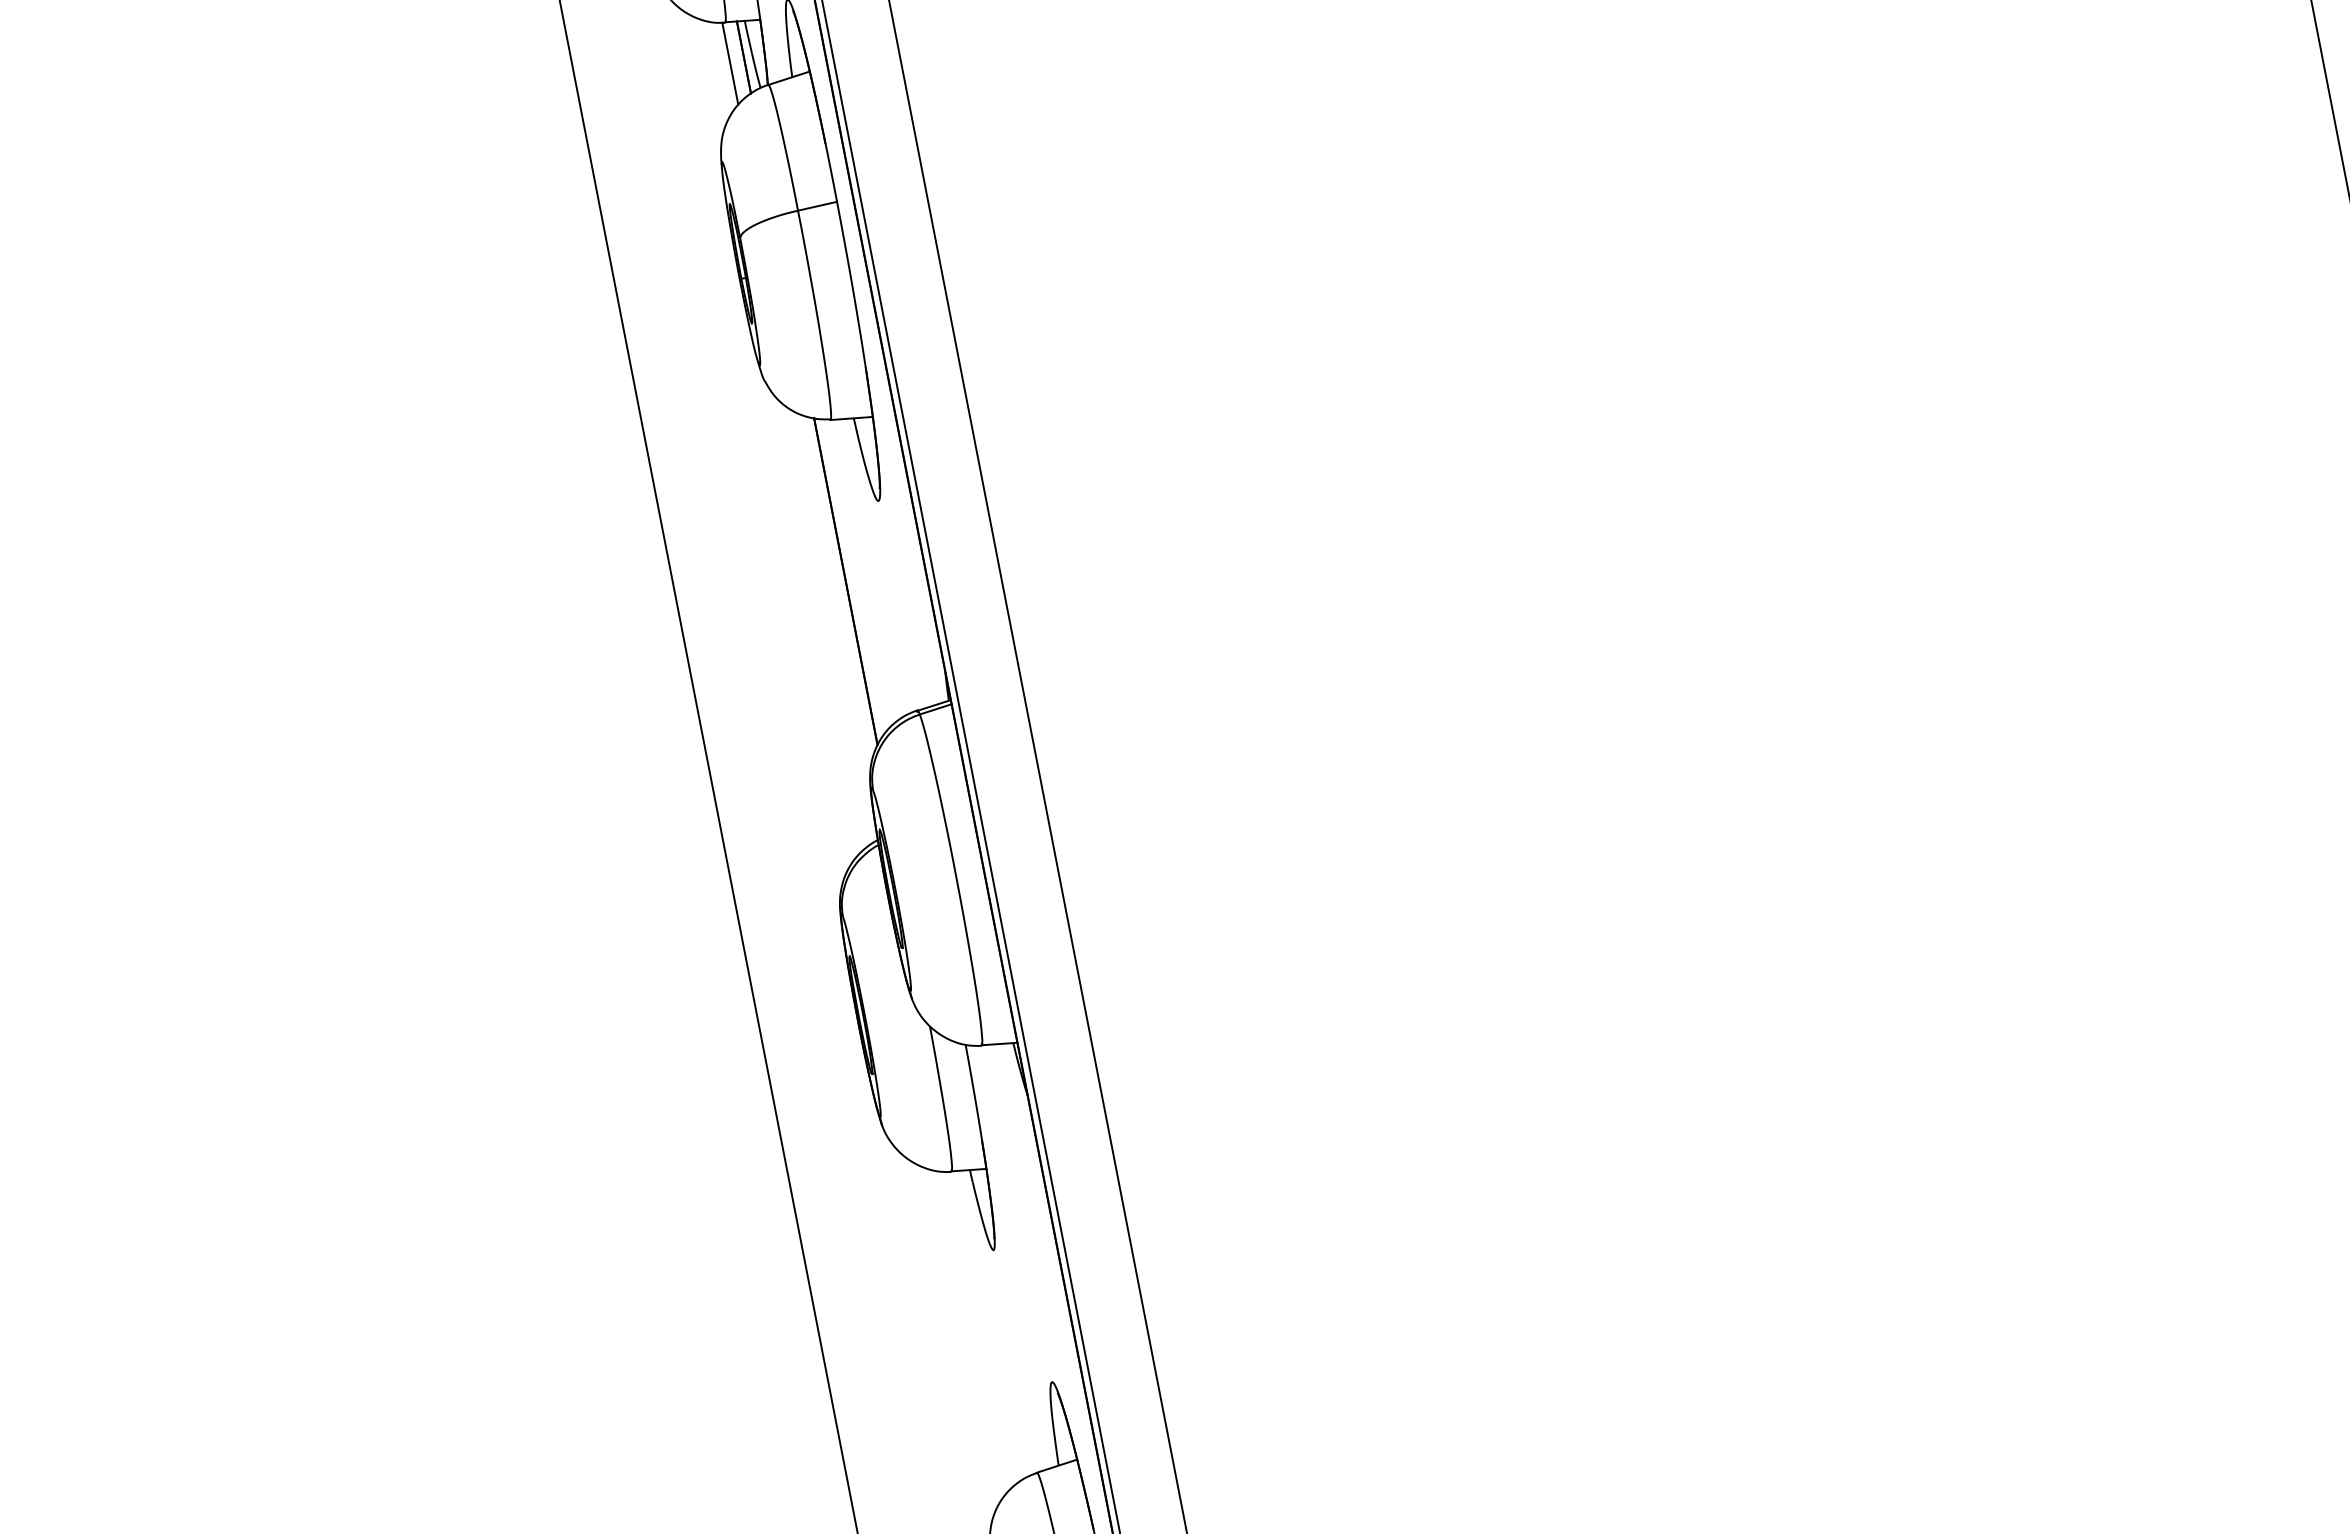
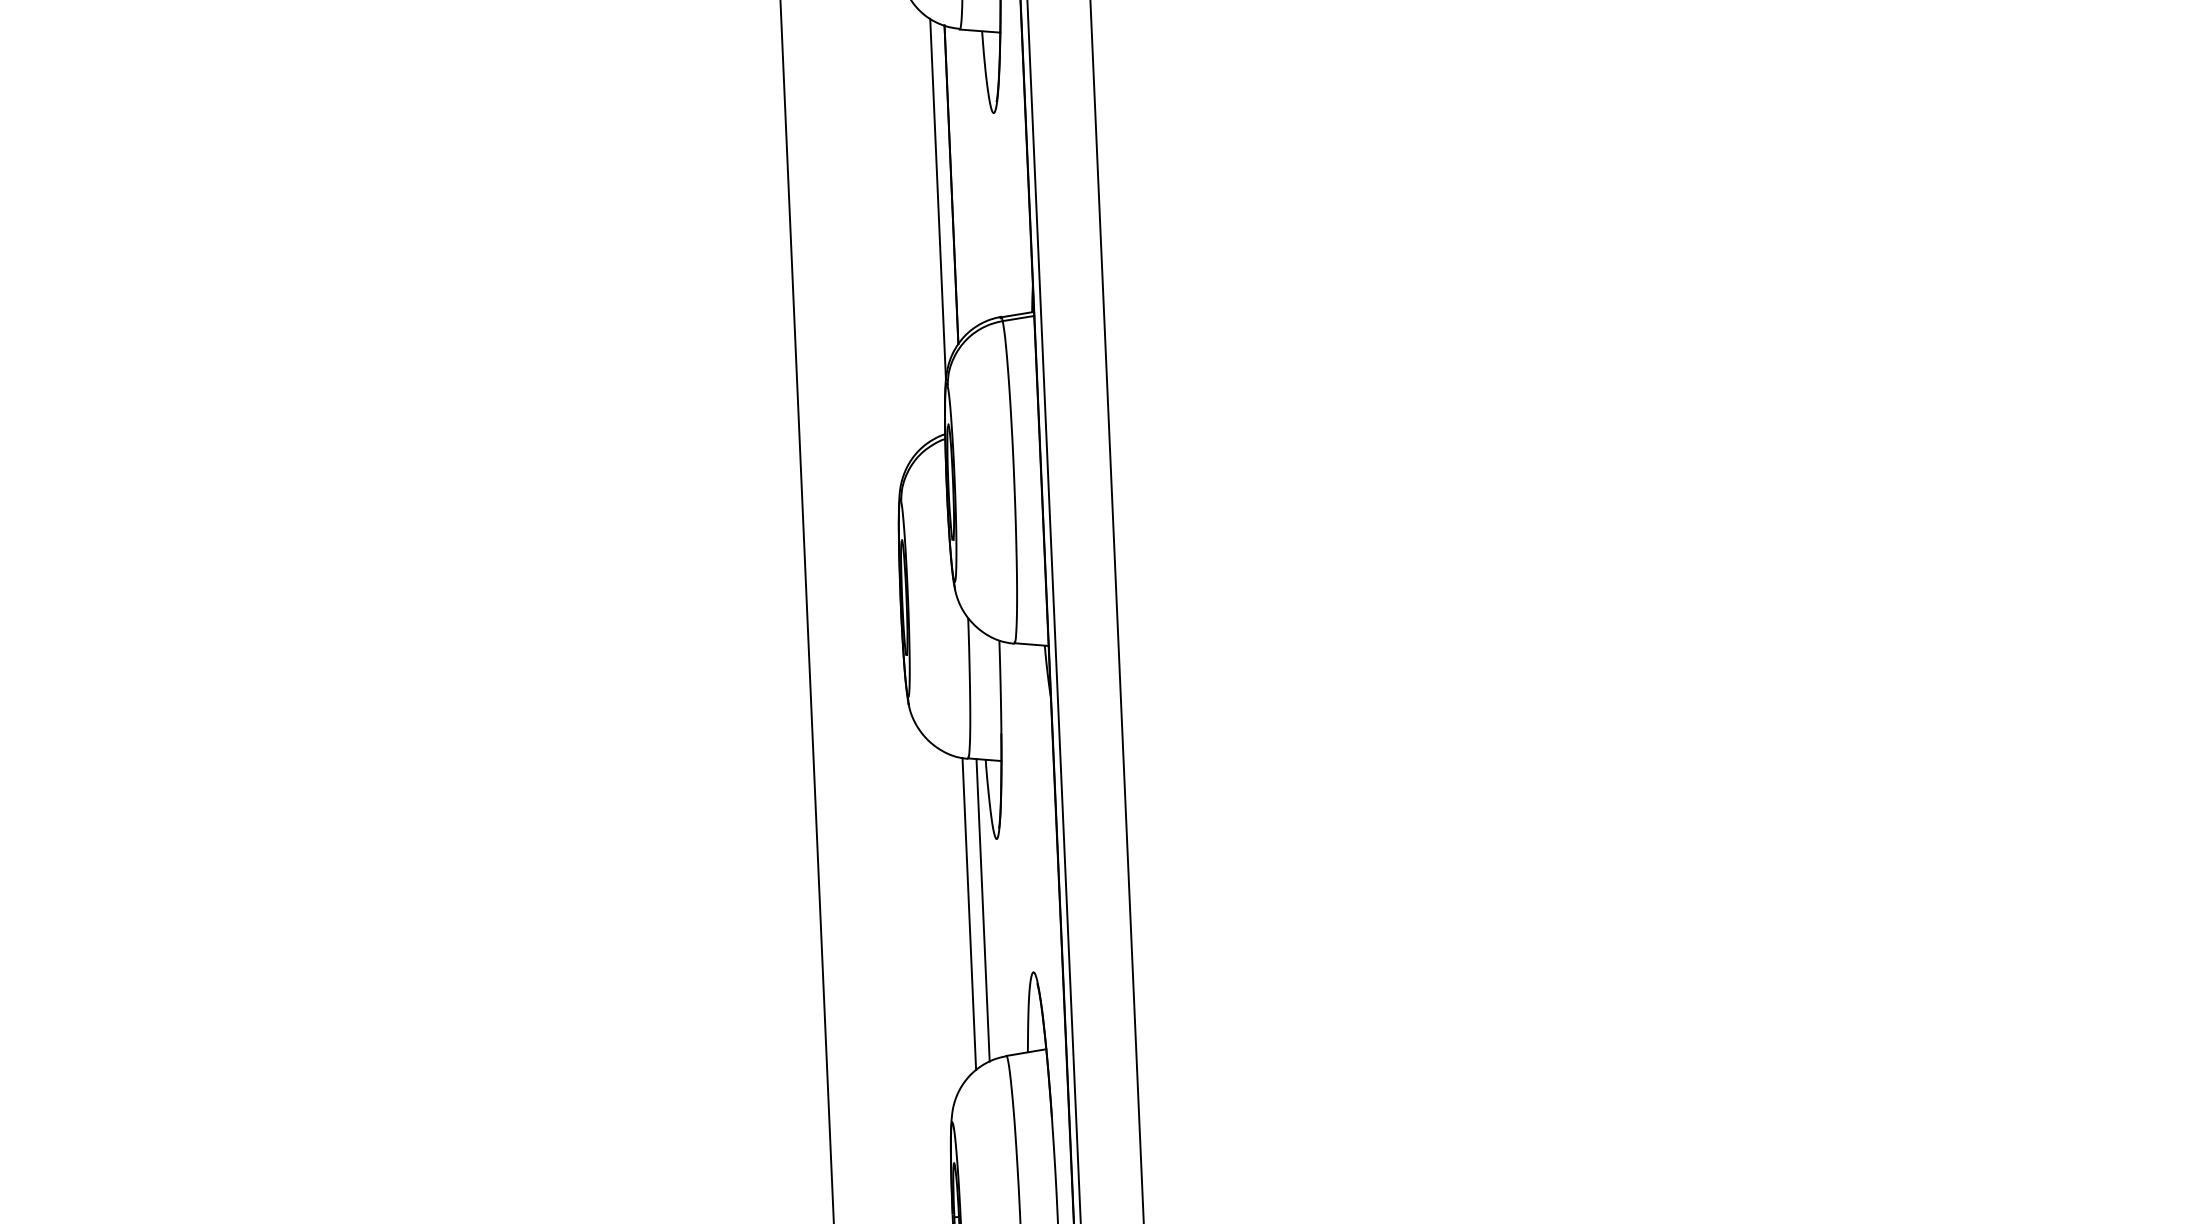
line: (834, 598) -> (938, 199), added
line: (990, 1325) -> (983, 909), added
line: (976, 1331) -> (969, 913), added

